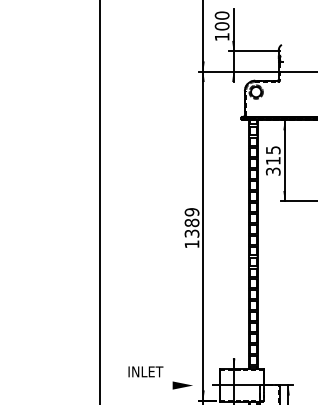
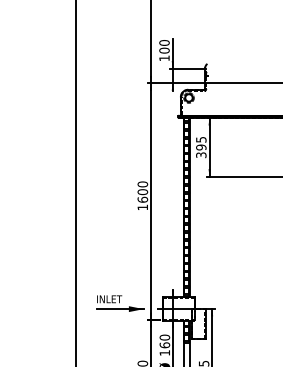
text: (273, 160) -> (201, 147), 315 -> 395
text: (191, 222) -> (142, 191), 1389 -> 1600
line: (159, 386) -> (119, 309), added

